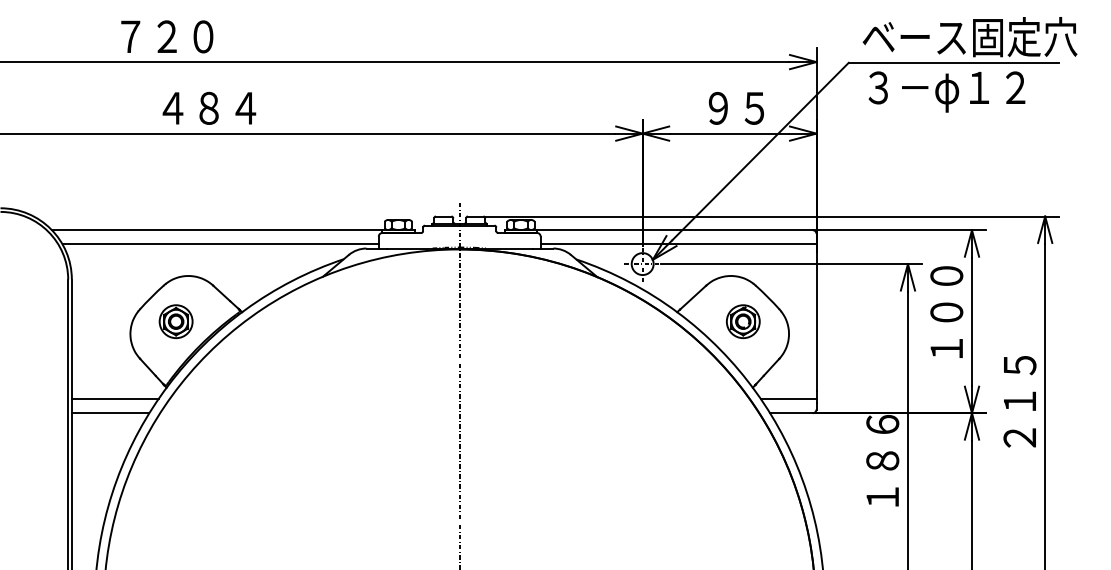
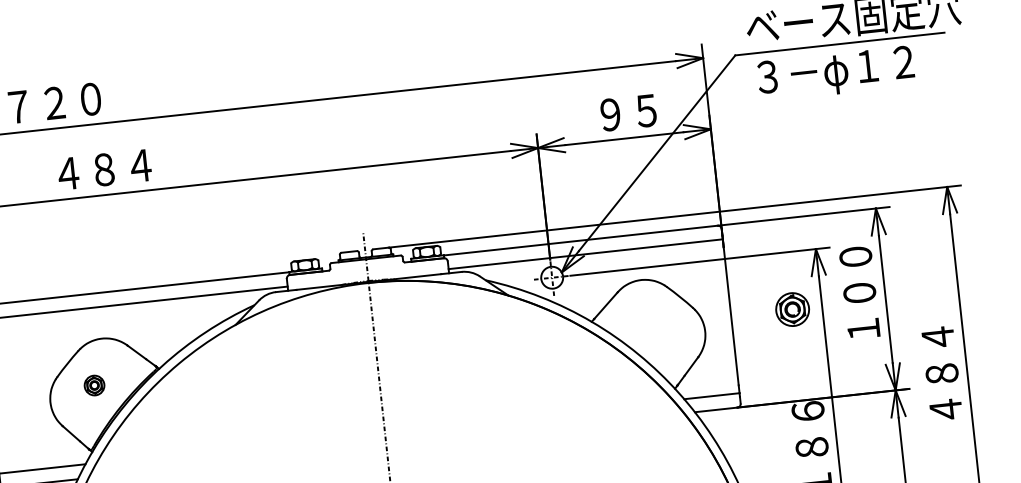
part: (175, 321) -> (93, 385), size x0.6
part: (743, 321) -> (792, 309), moved
text: (1019, 401) -> (941, 373), ２１５ -> ４８４

